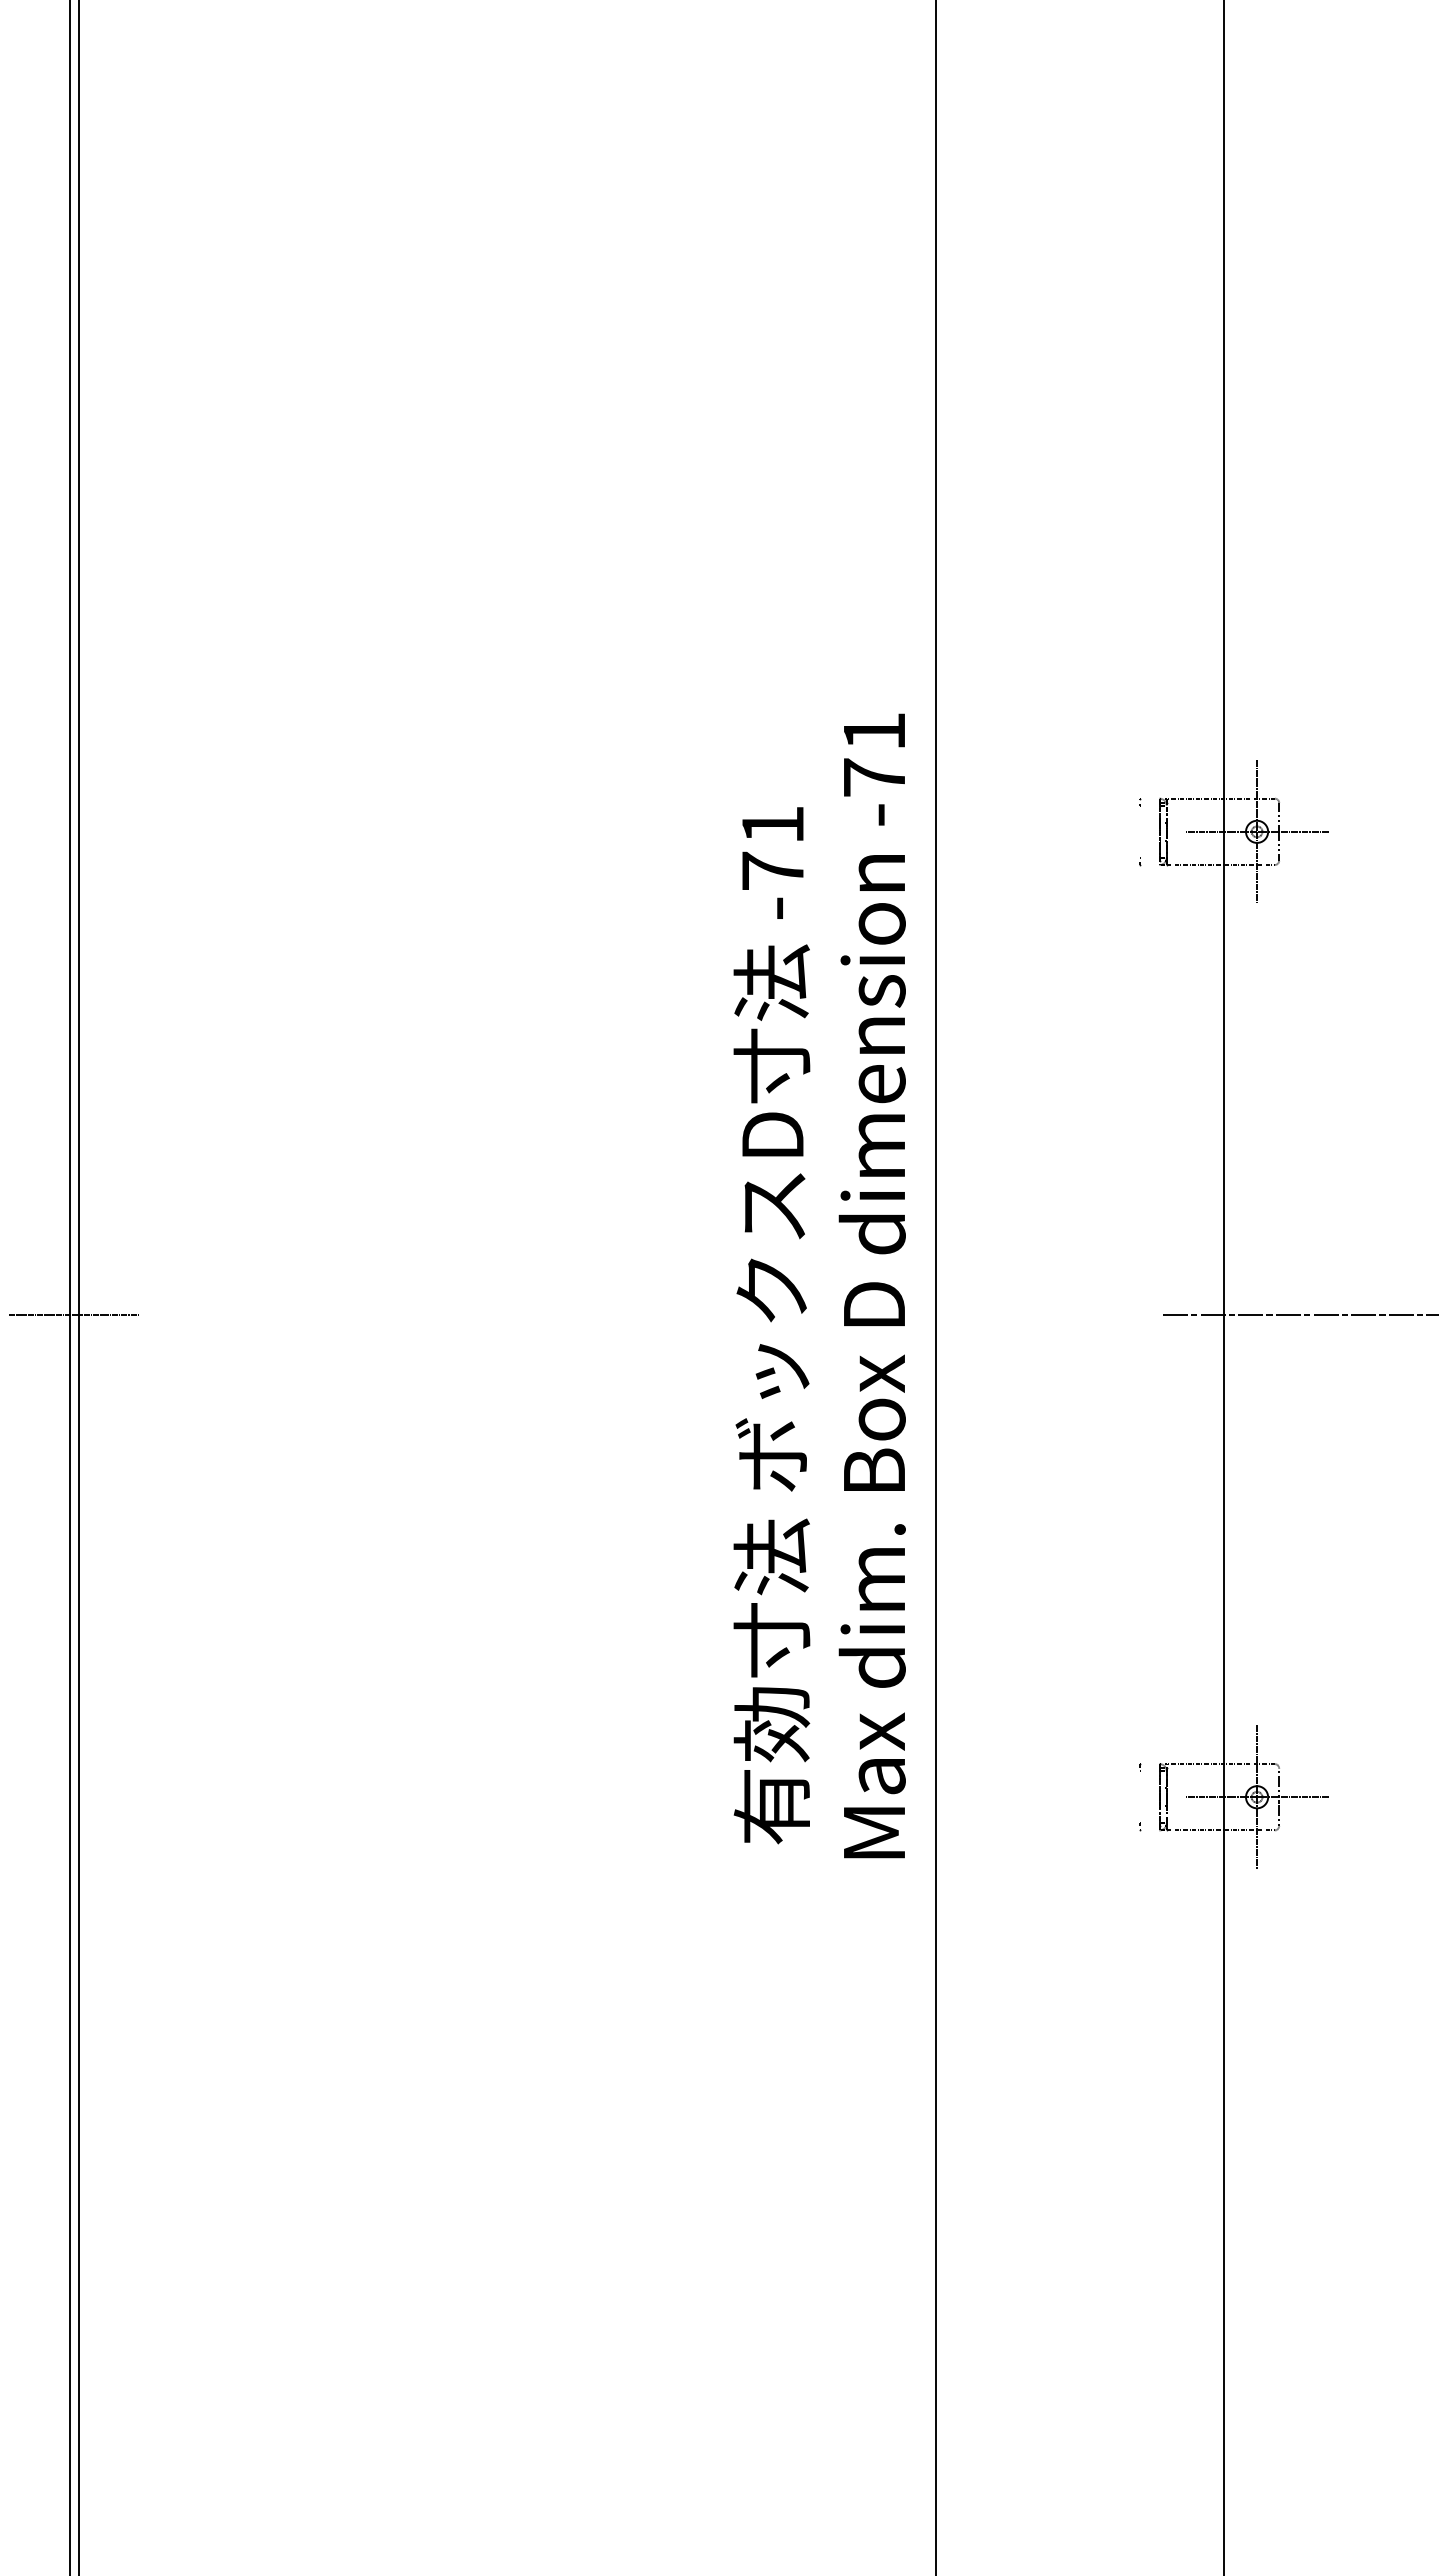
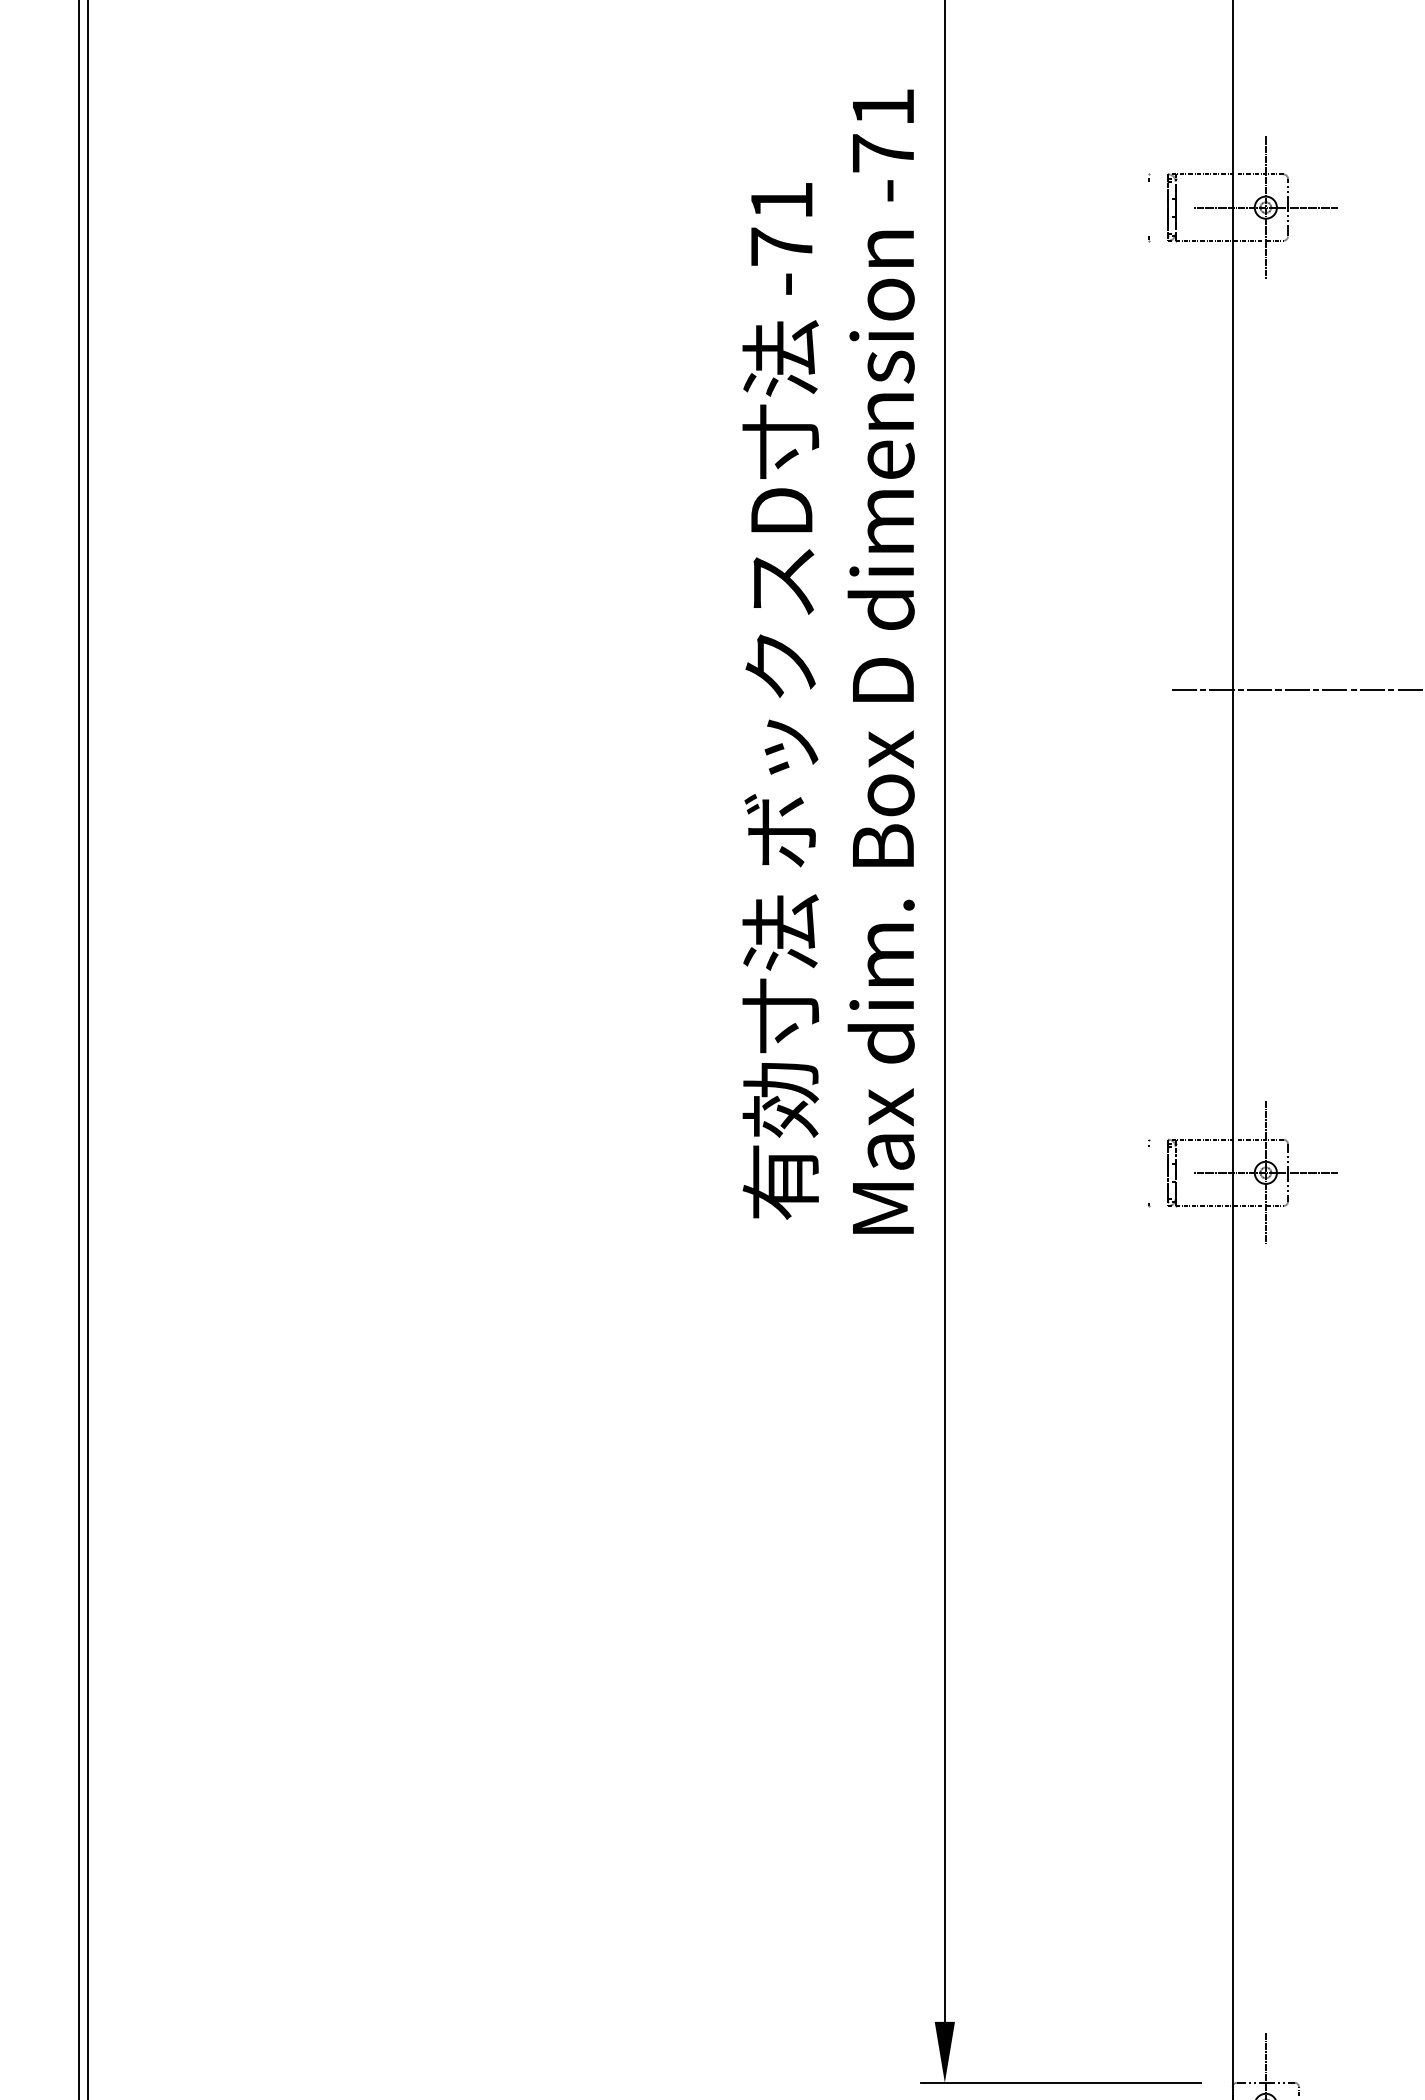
line: (73, 1314) -> (82, 690), removed

